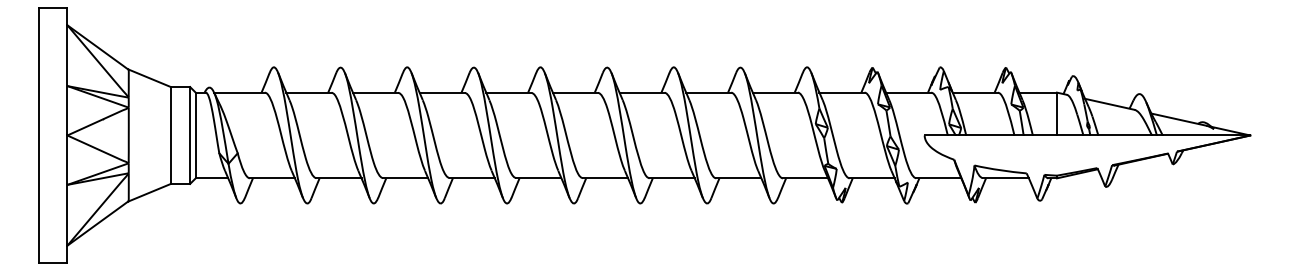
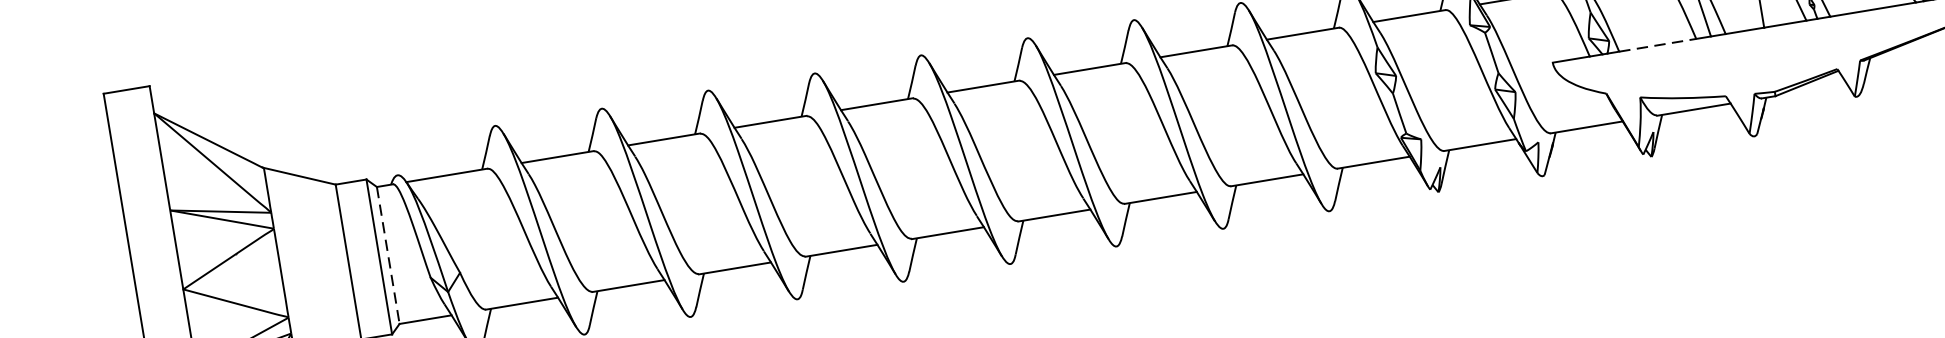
line: (195, 135) -> (387, 255), solid -> dashed
line: (990, 135) -> (1657, 45), solid -> dashed

